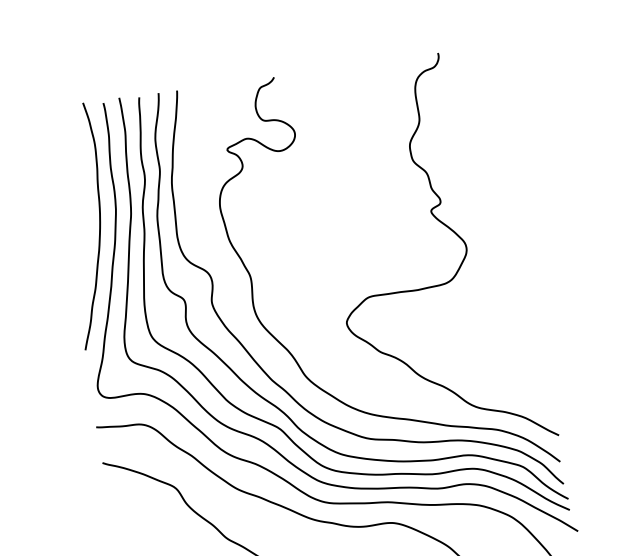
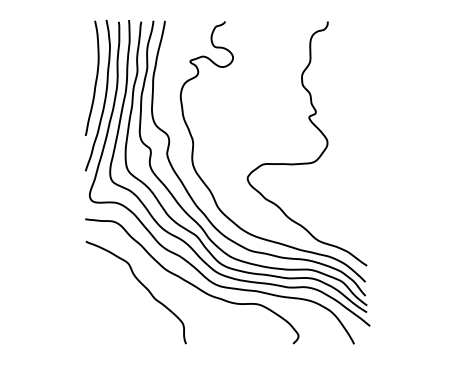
curve: (79, 199) -> (95, 78), added

